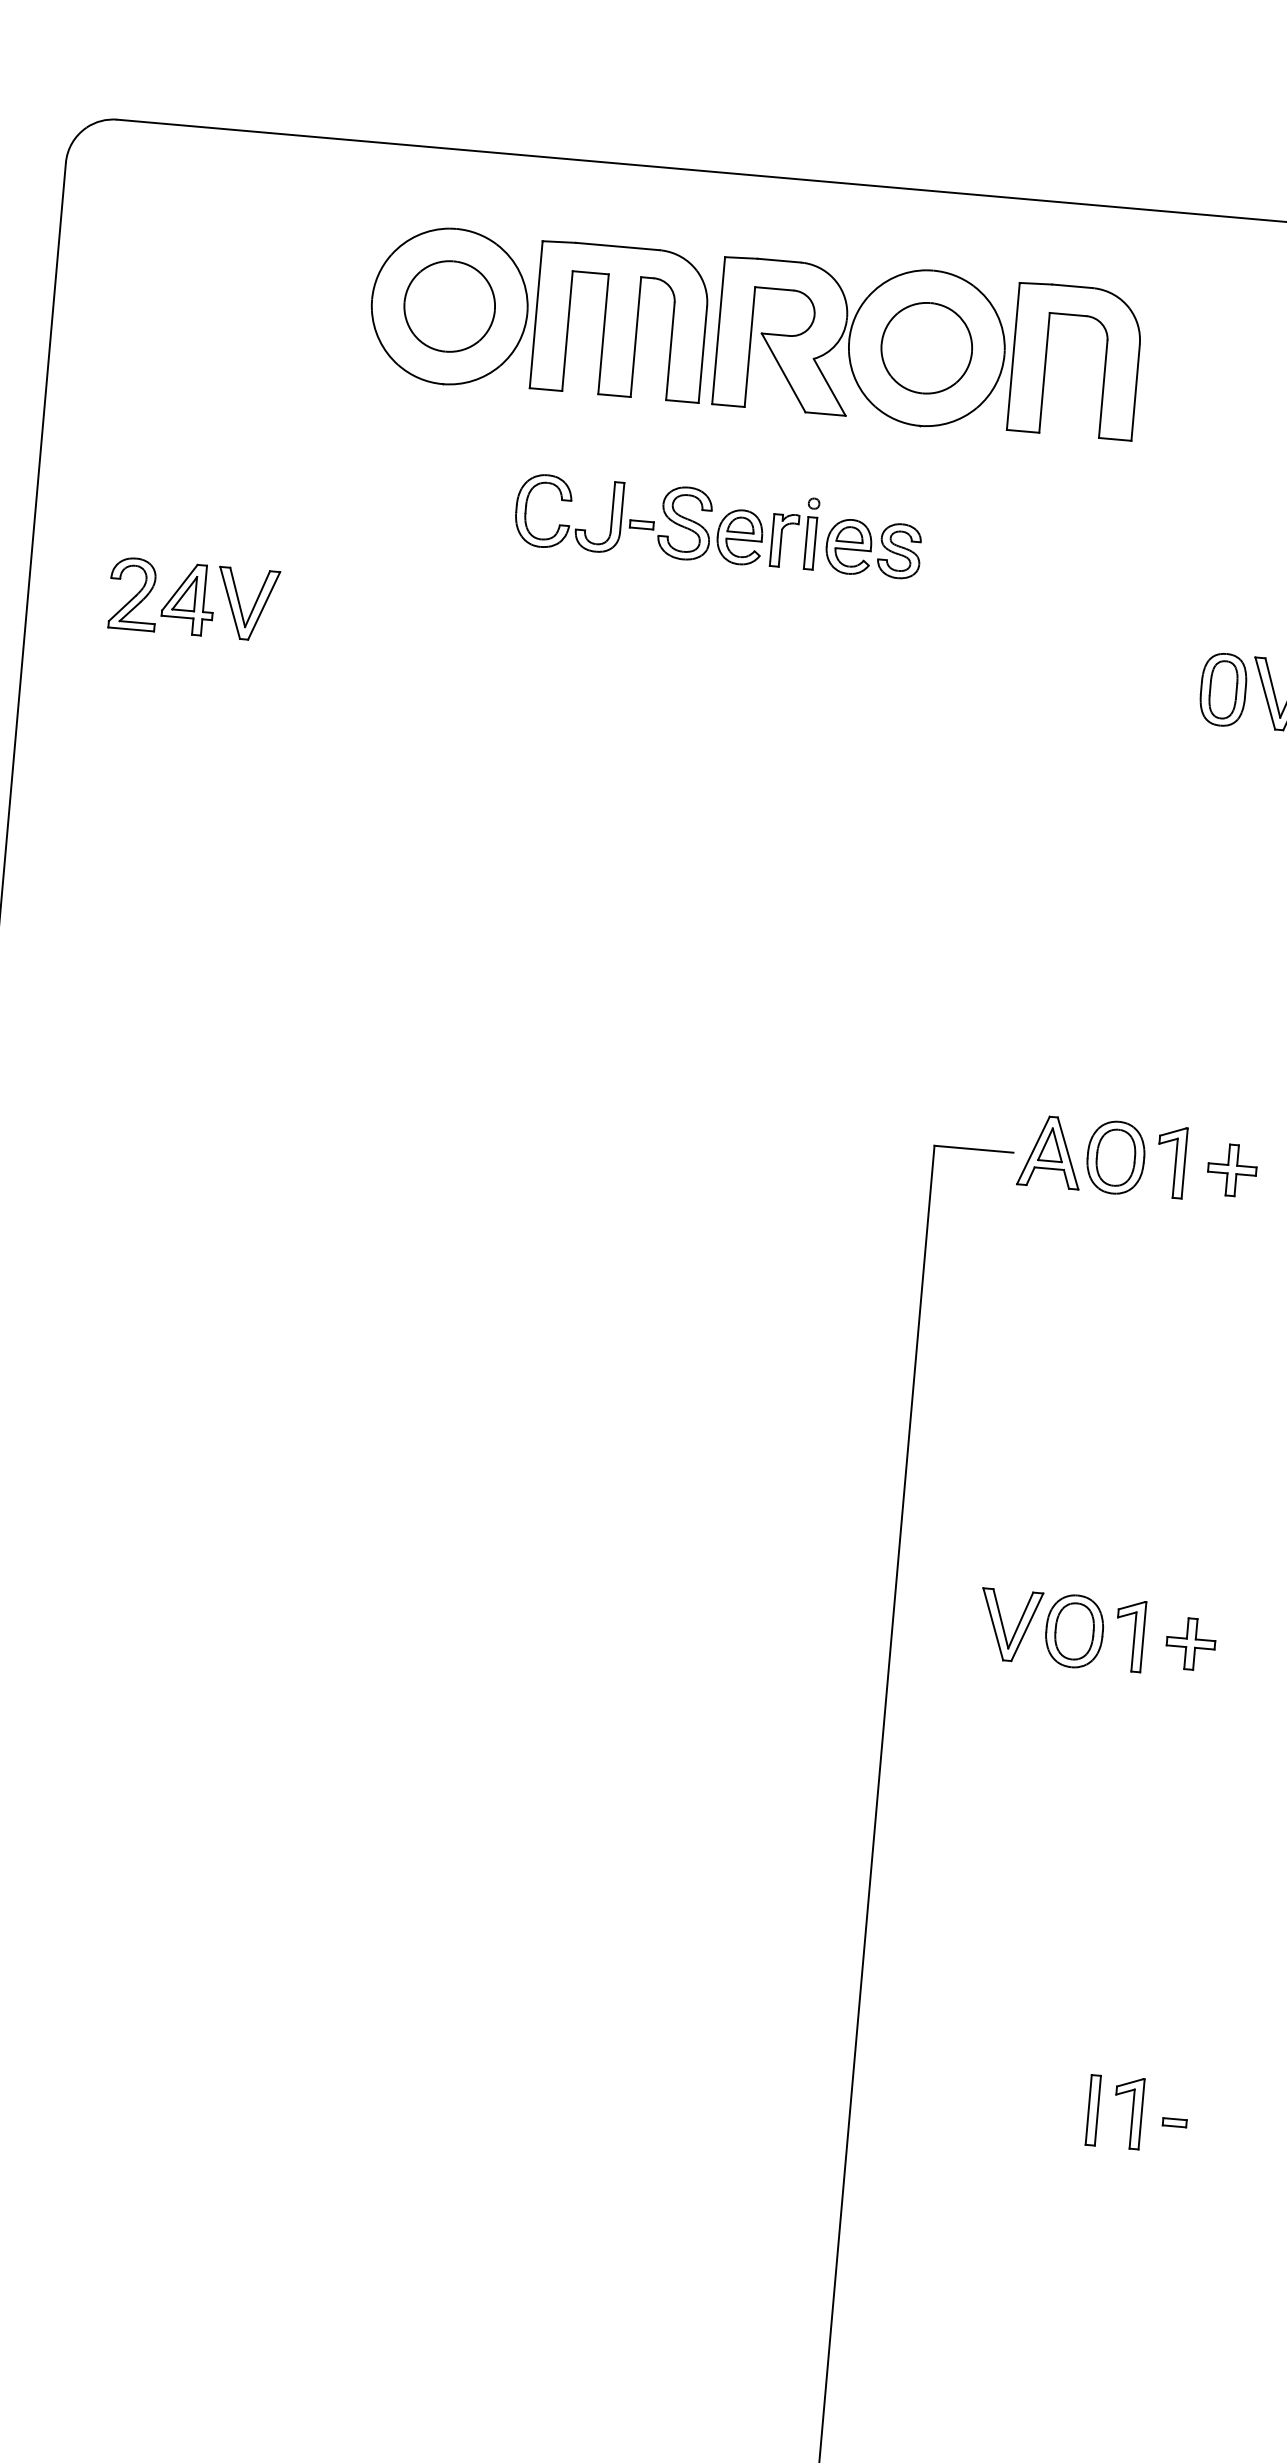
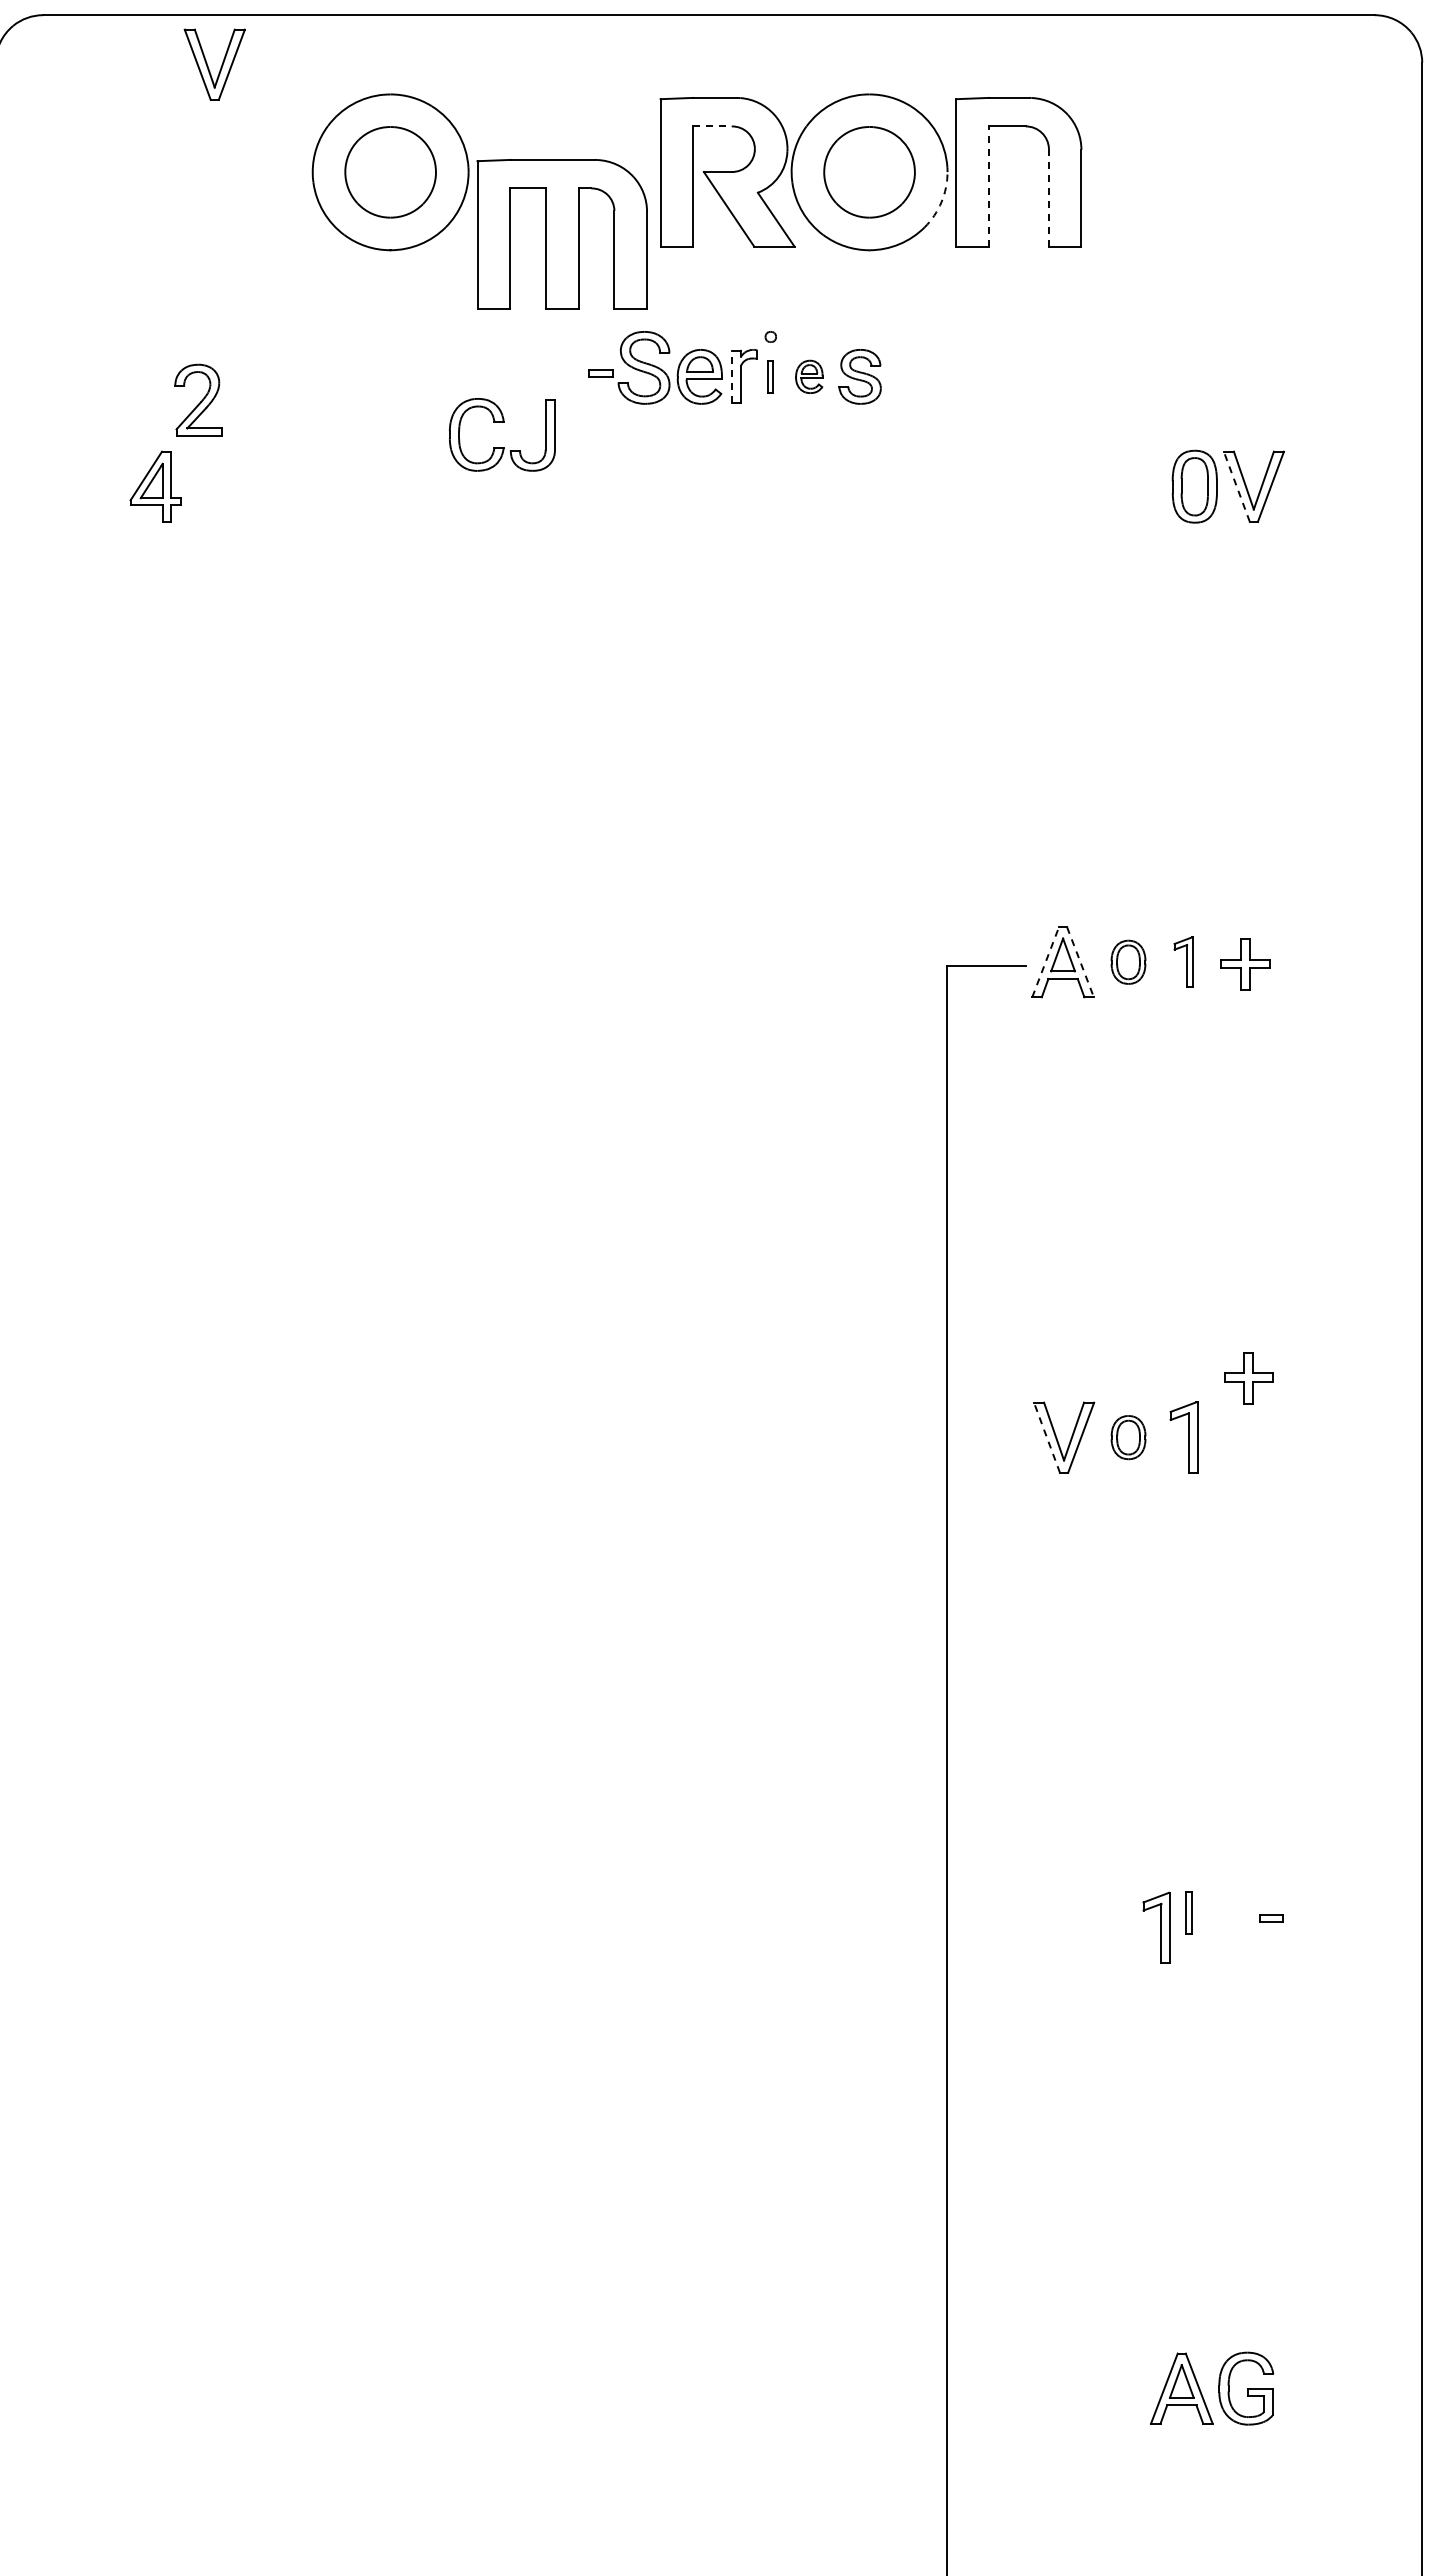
line: (775, 289) -> (713, 126), solid -> dashed
part: (619, 321) -> (561, 234), moved
line: (1044, 372) -> (988, 186), solid -> dashed
arc: (995, 384) -> (941, 202), solid -> dashed
line: (1102, 388) -> (1048, 197), solid -> dashed
part: (570, 500) -> (502, 422), moved
line: (772, 539) -> (732, 376), solid -> dashed
part: (810, 543) -> (770, 376), size x0.6
part: (849, 546) -> (809, 376), size x0.6
part: (133, 593) -> (198, 399), moved
part: (240, 604) -> (208, 65), moved
line: (1264, 693) -> (1236, 486), solid -> dashed
line: (1033, 1149) -> (1045, 961), solid -> dashed
line: (1068, 1153) -> (1080, 962), solid -> dashed
part: (1115, 1157) -> (1128, 962), size x0.6
part: (1170, 1161) -> (1183, 961), size x0.7
line: (992, 1624) -> (1046, 1437), solid -> dashed
part: (1074, 1631) -> (1128, 1437), size x0.6
part: (1190, 1644) -> (1248, 1378), moved
part: (1092, 2109) -> (1188, 1912), size x0.6
part: (1127, 2112) -> (1156, 1927), moved

